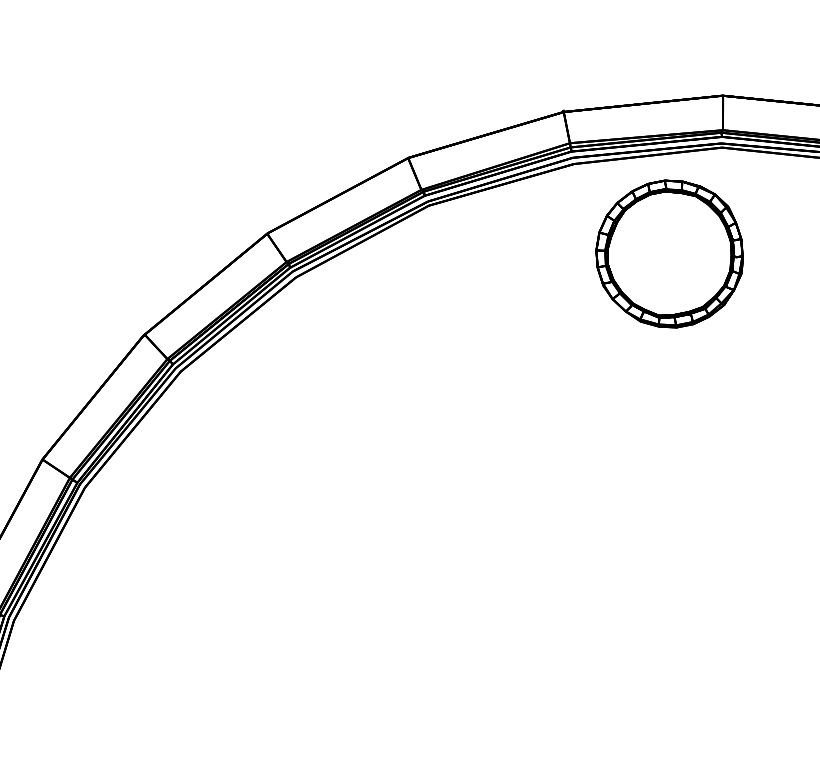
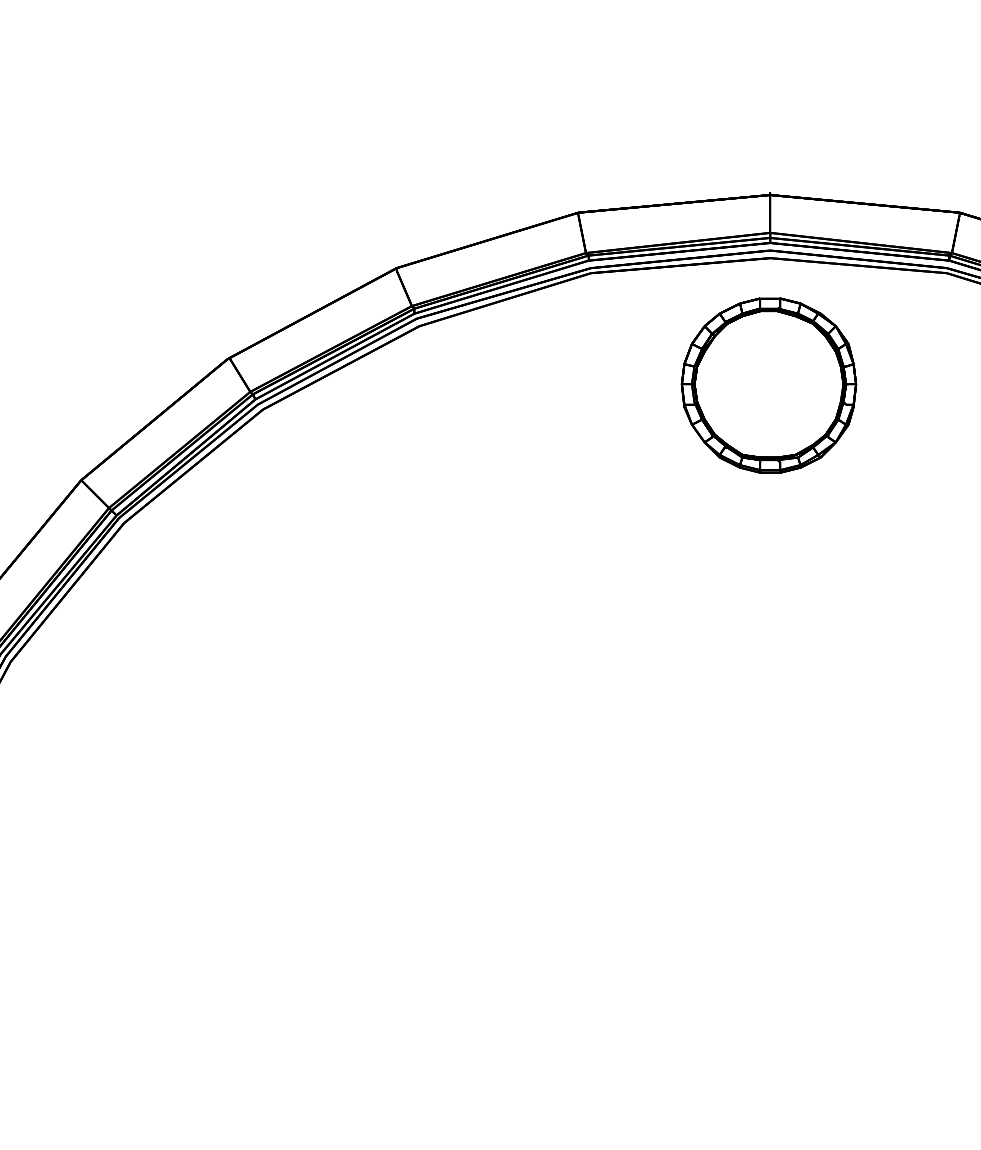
part: (669, 254) -> (768, 385), moved

